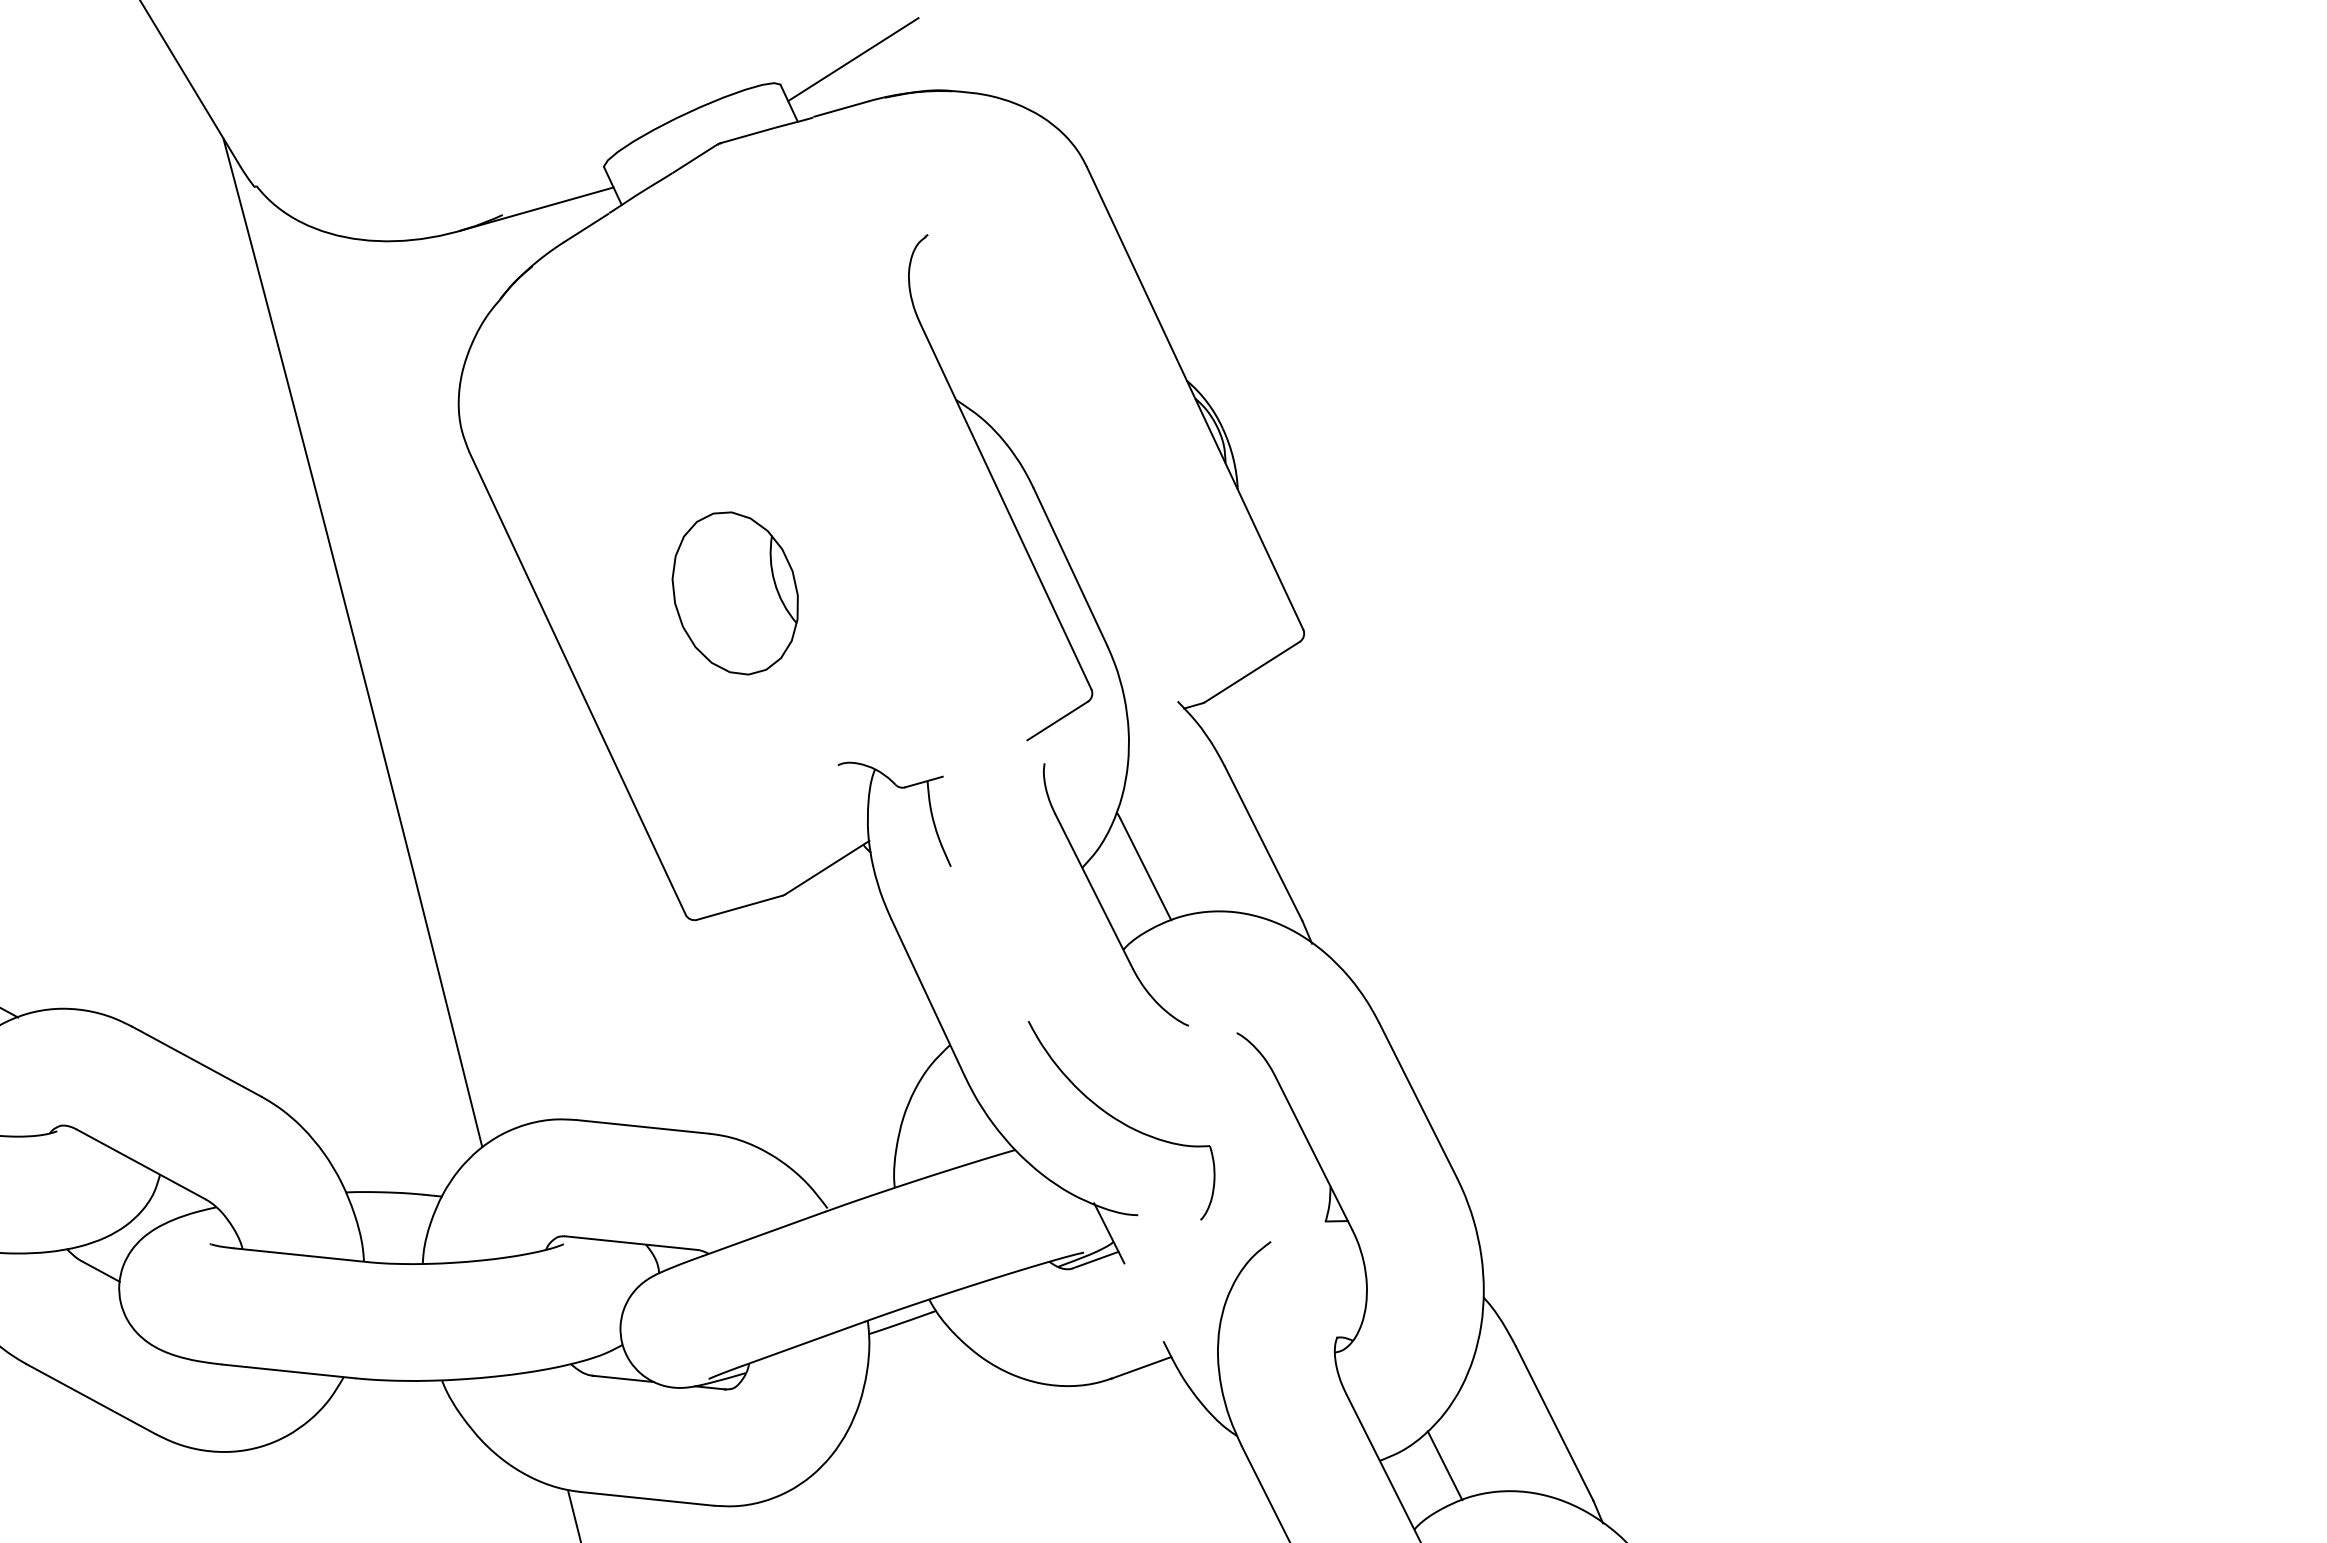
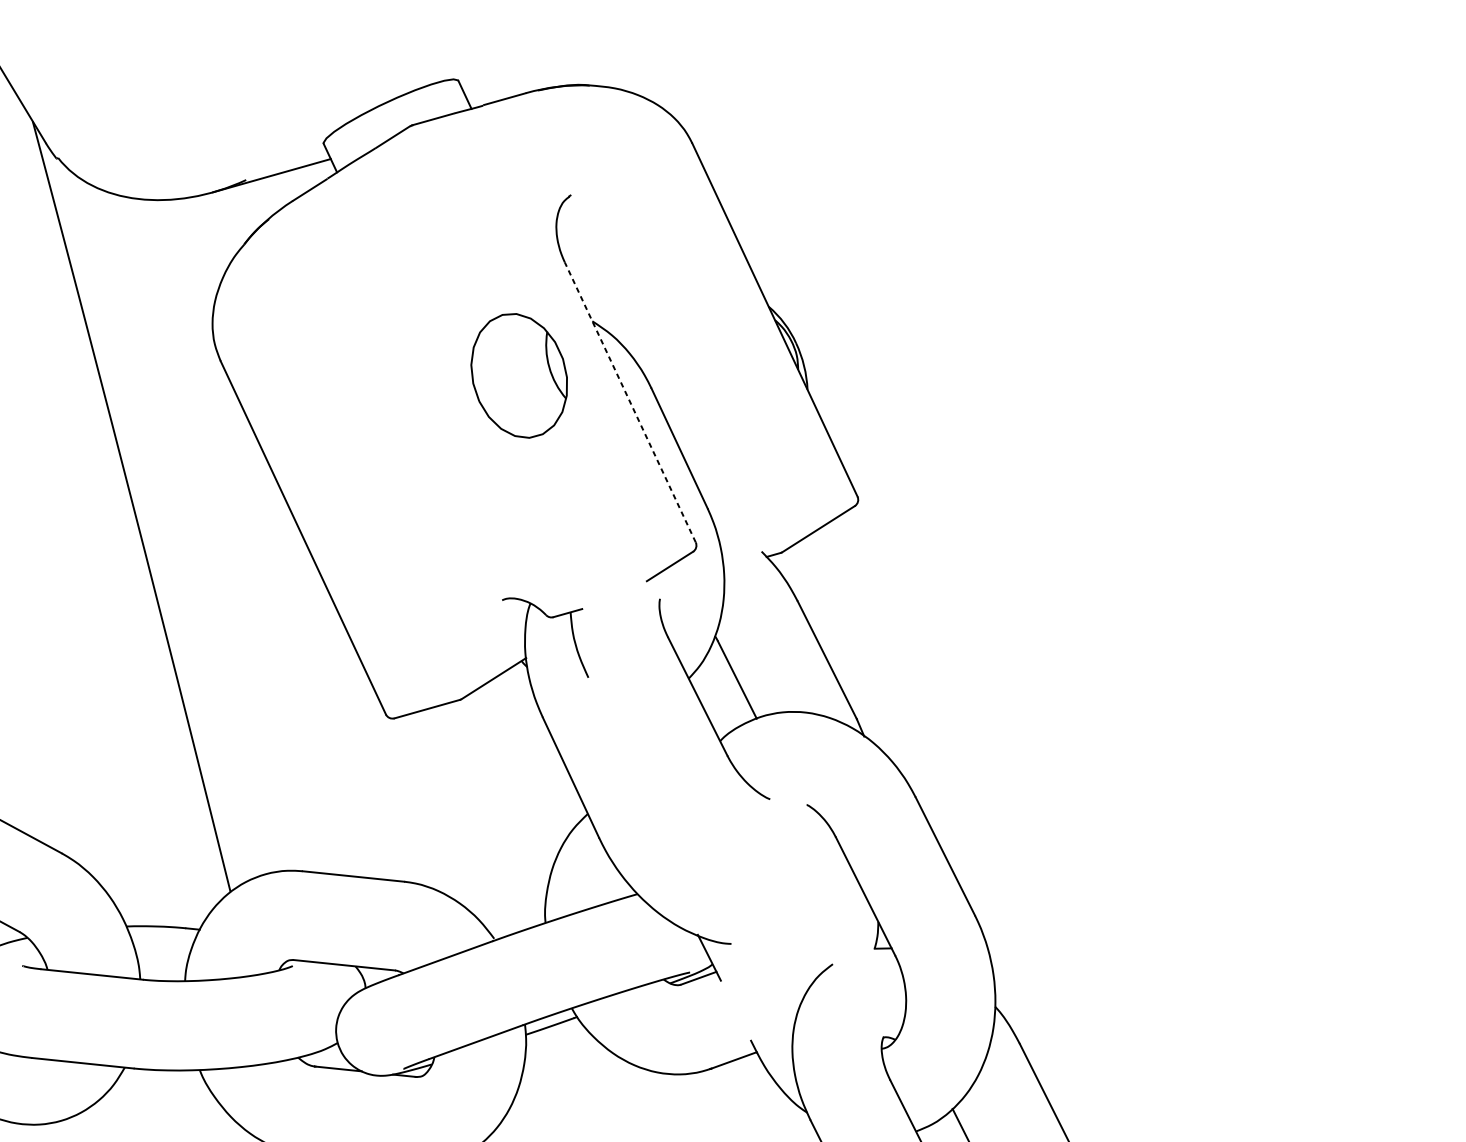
line: (853, 59) -> (514, 61), removed
line: (1005, 505) -> (630, 401), solid -> dashed
part: (734, 593) -> (518, 375), moved
part: (1121, 1120) -> (718, 871), removed

